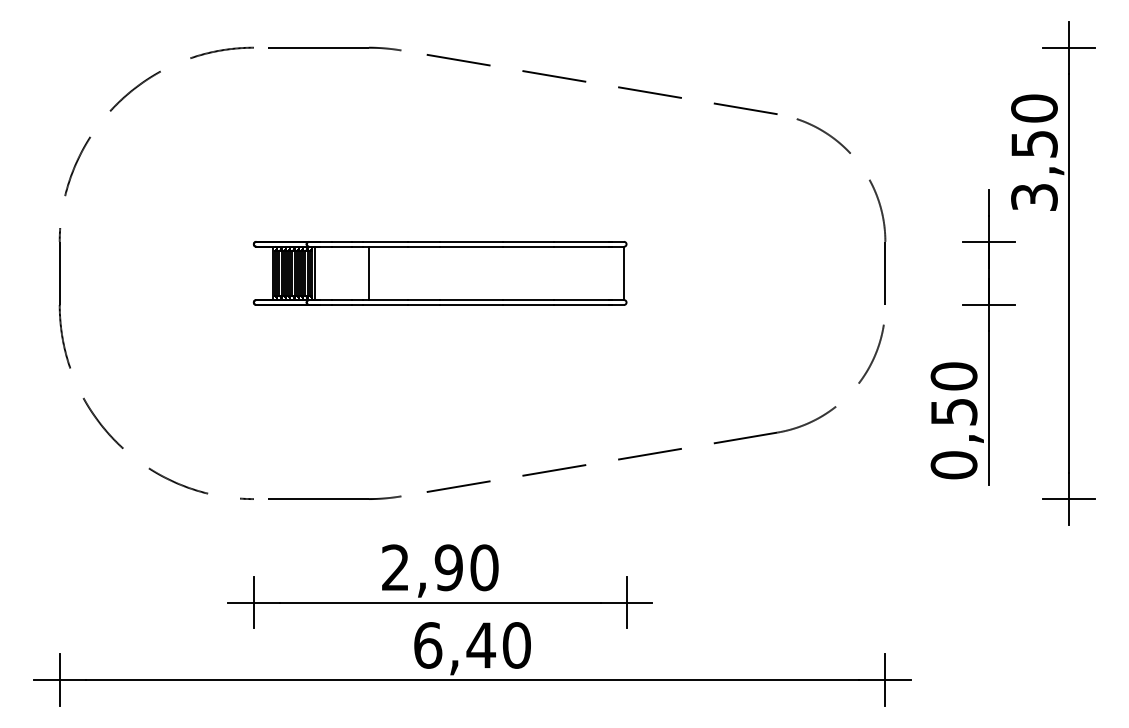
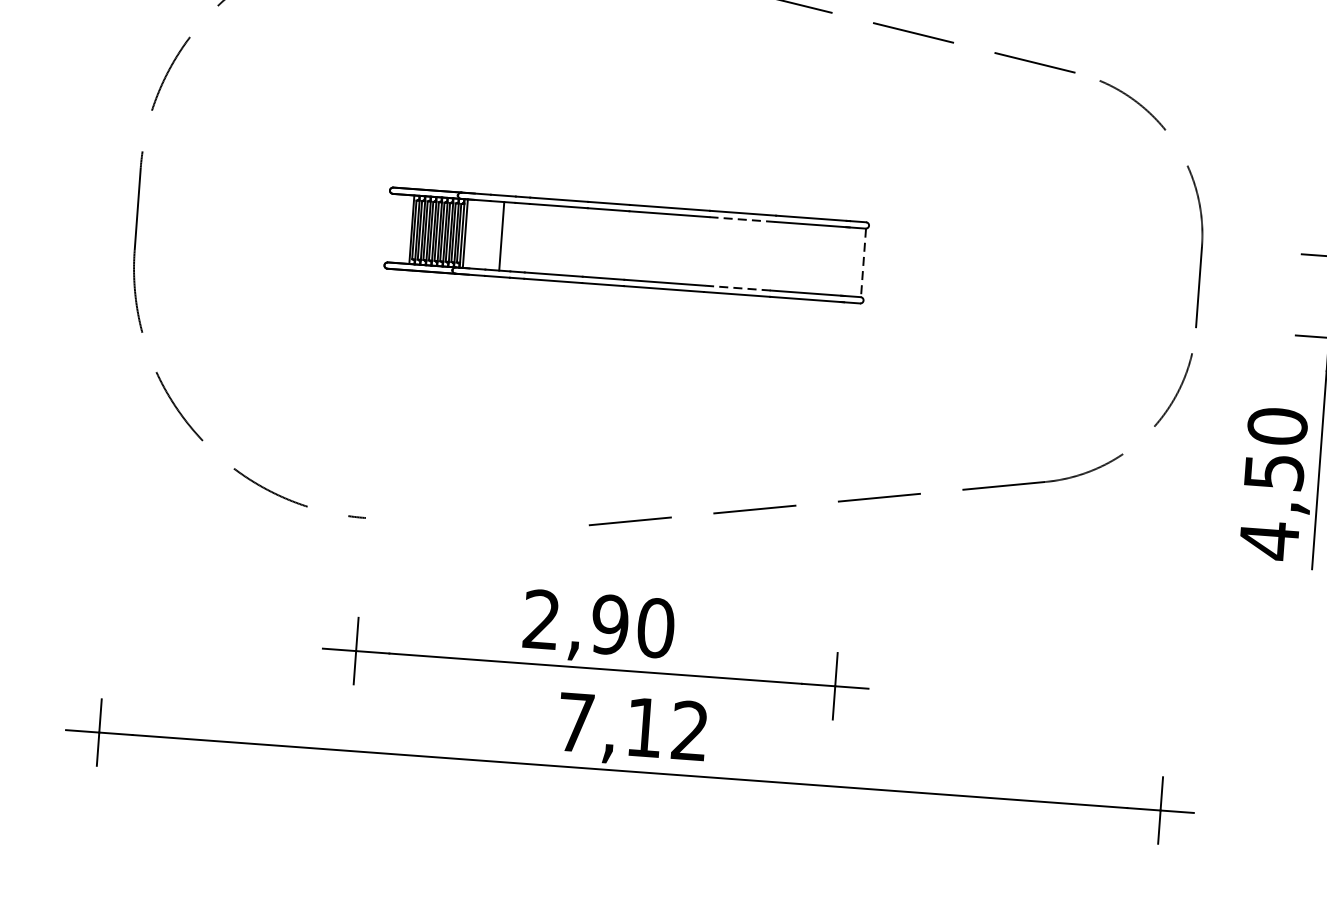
line: (528, 246) -> (742, 219), solid -> dashed
line: (368, 273) -> (501, 236), moved
line: (624, 273) -> (863, 263), solid -> dashed
line: (528, 300) -> (737, 288), solid -> dashed
text: (953, 465) -> (1268, 540), 0,50 -> 4,50
part: (334, 497) -> (469, 523), removed
text: (472, 645) -> (633, 726), 6,40 -> 7,12

